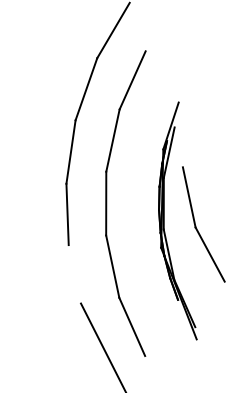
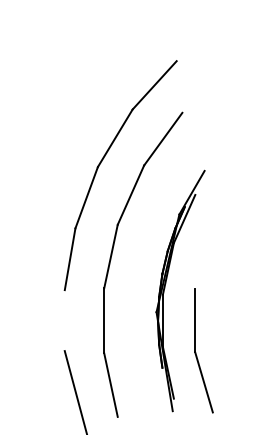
part: (196, 227) -> (196, 352), moved

